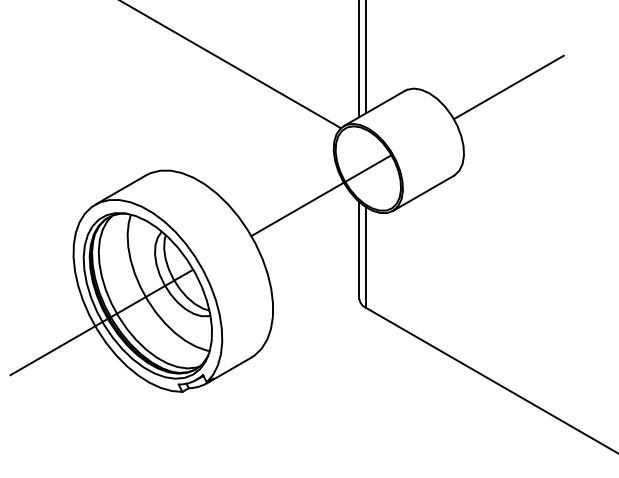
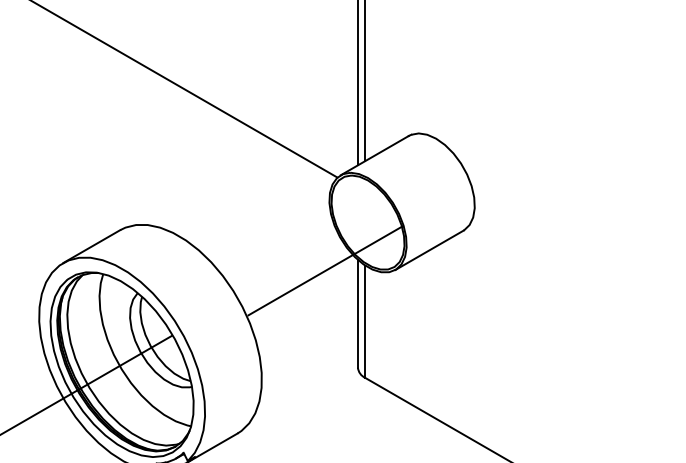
line: (508, 87) -> (524, 132), removed
line: (321, 195) -> (325, 270), moved

